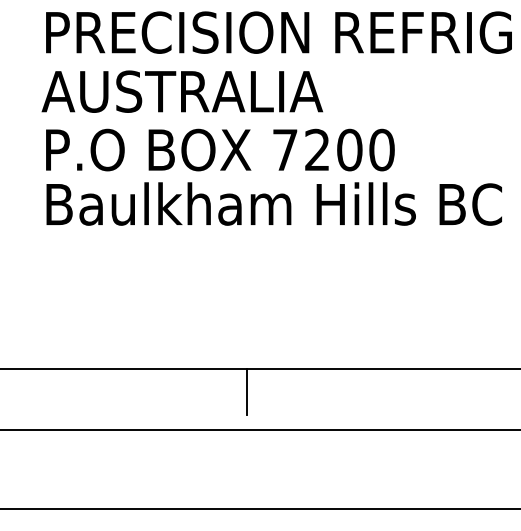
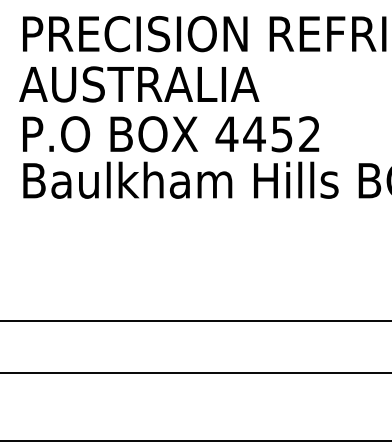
text: (332, 149) -> (267, 133), 7200 -> 4452
line: (247, 392) -> (194, 341), removed

